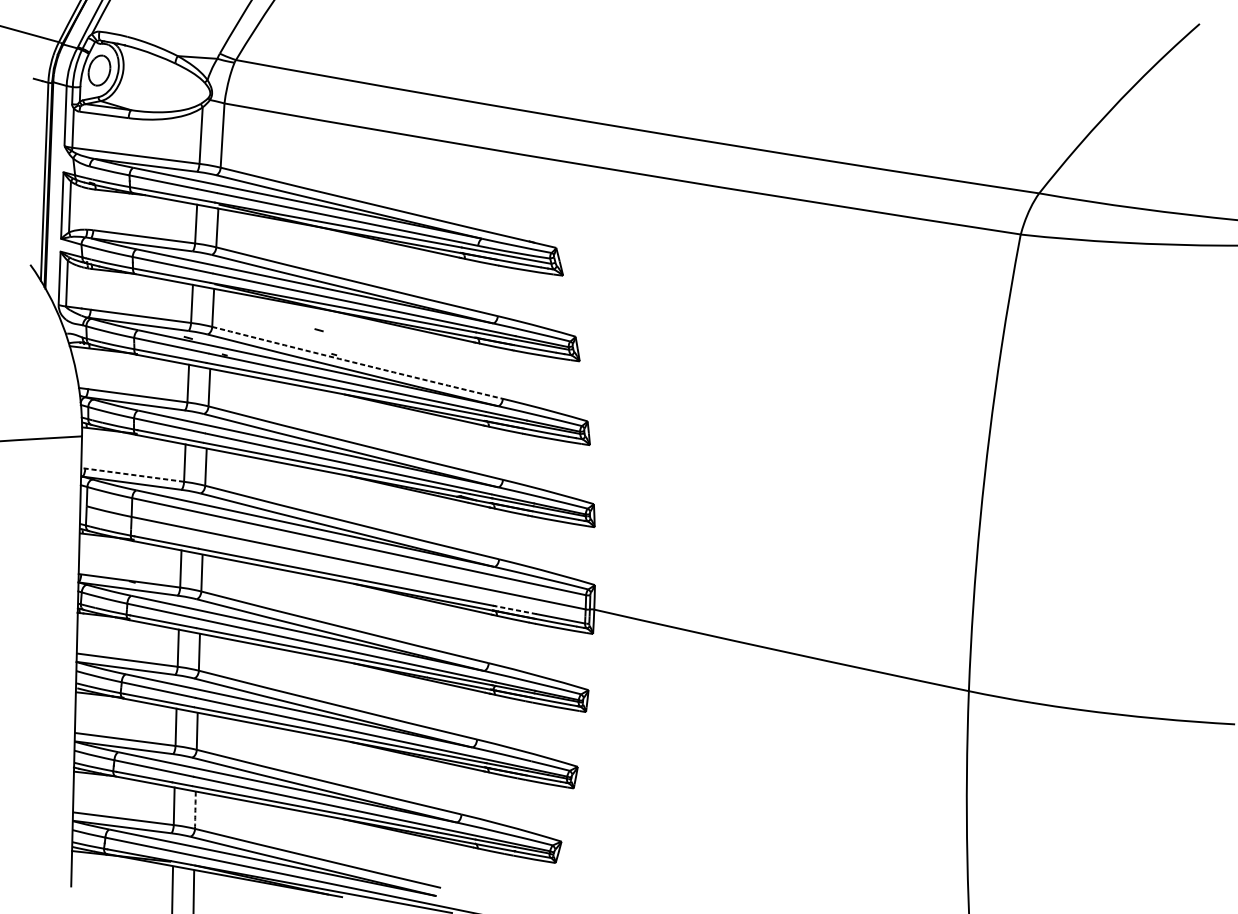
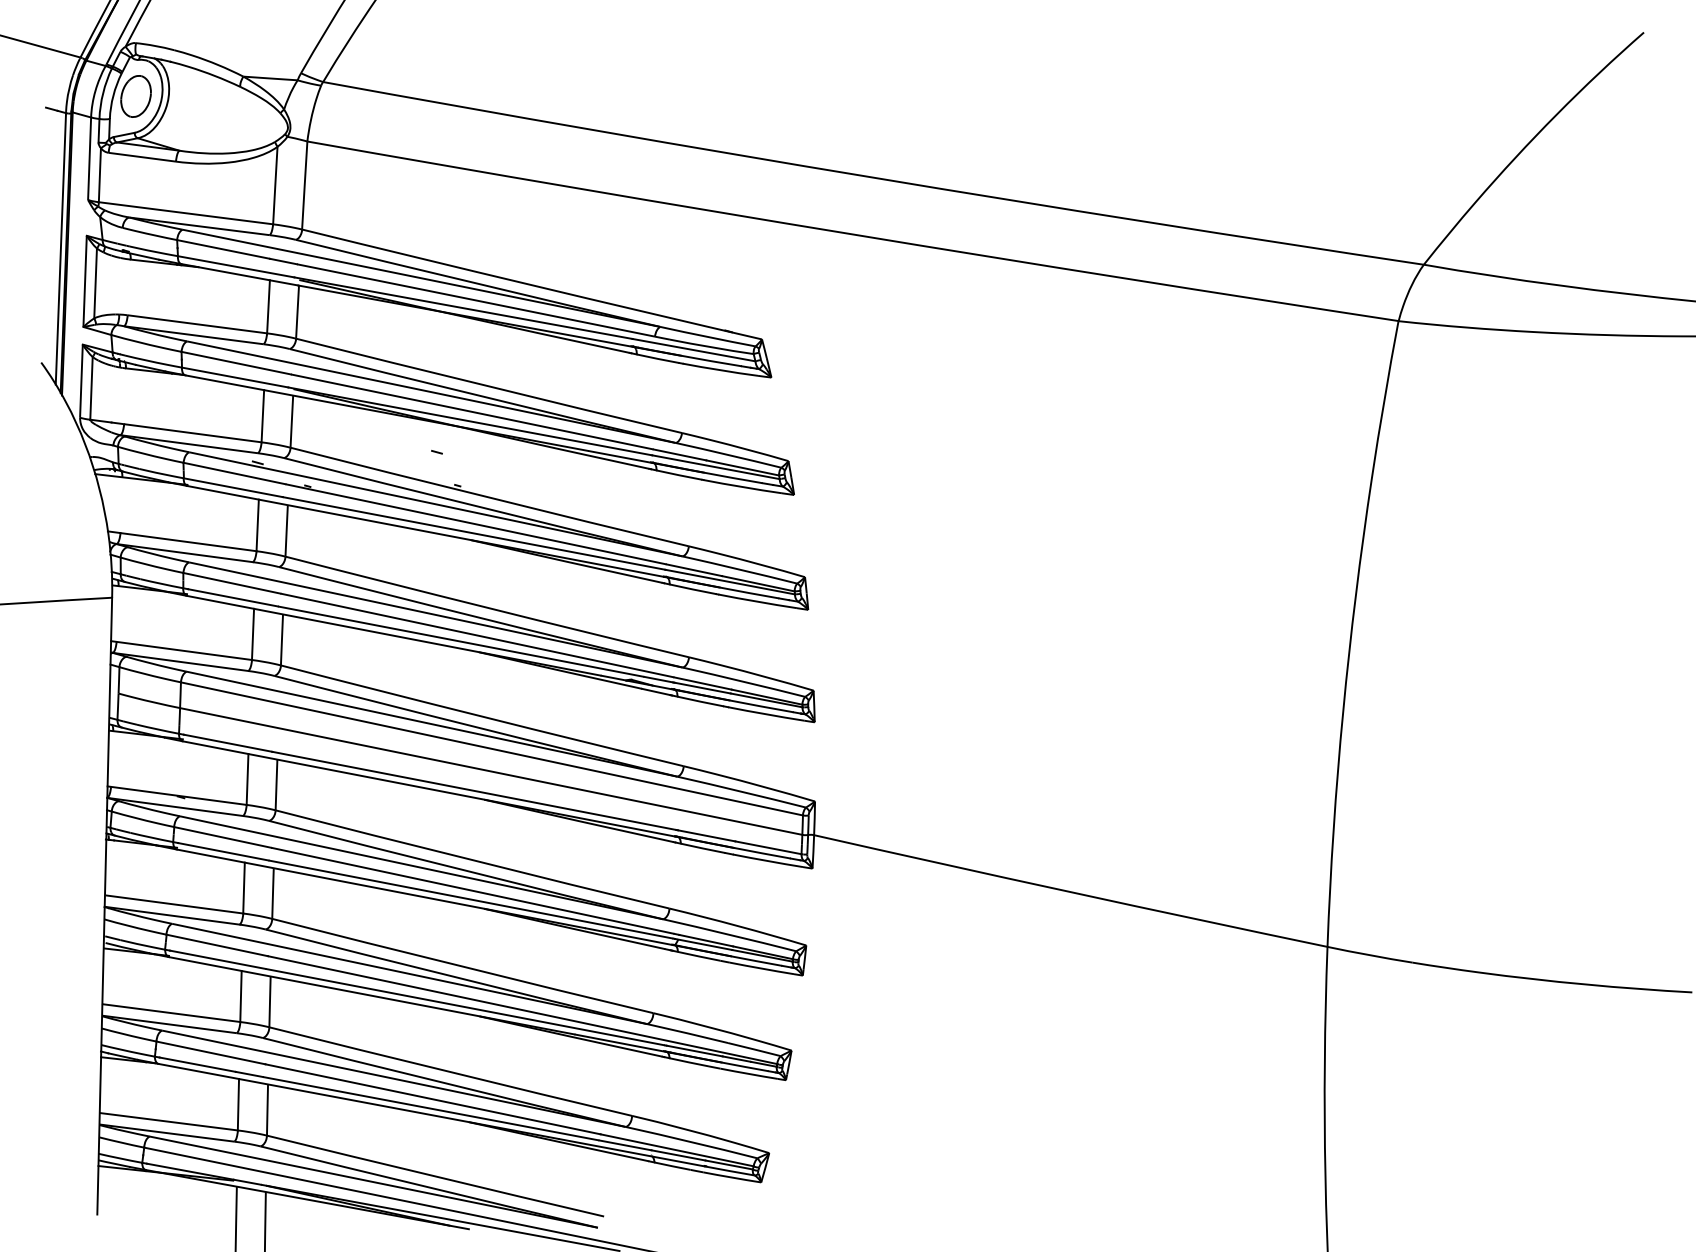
arc: (357, 363) -> (489, 497), dashed -> solid
line: (132, 474) -> (181, 650), dashed -> solid
line: (515, 609) -> (706, 835), dashed -> solid
arc: (195, 810) -> (267, 1110), dashed -> solid

